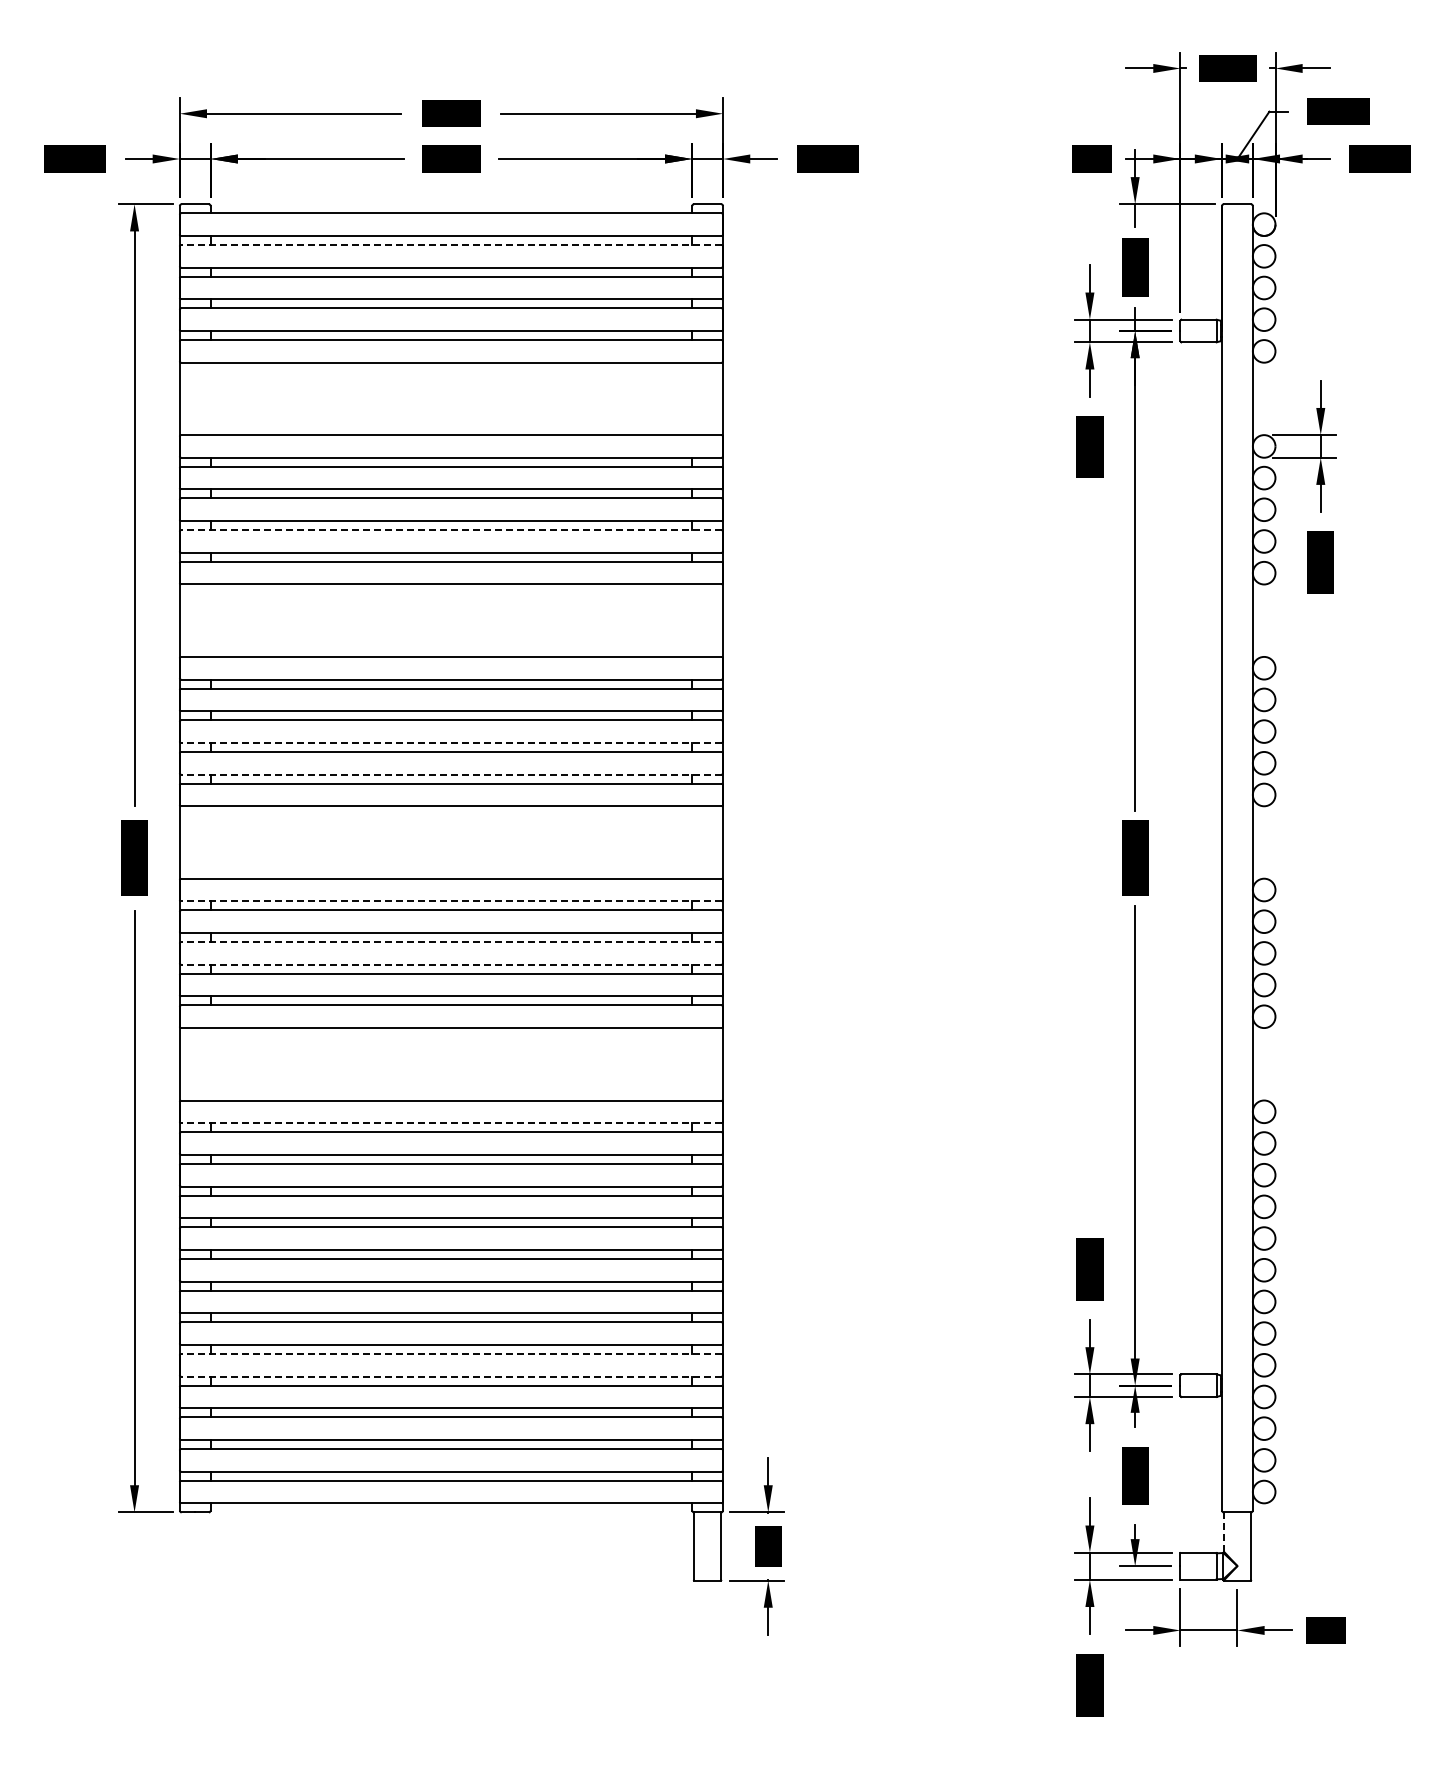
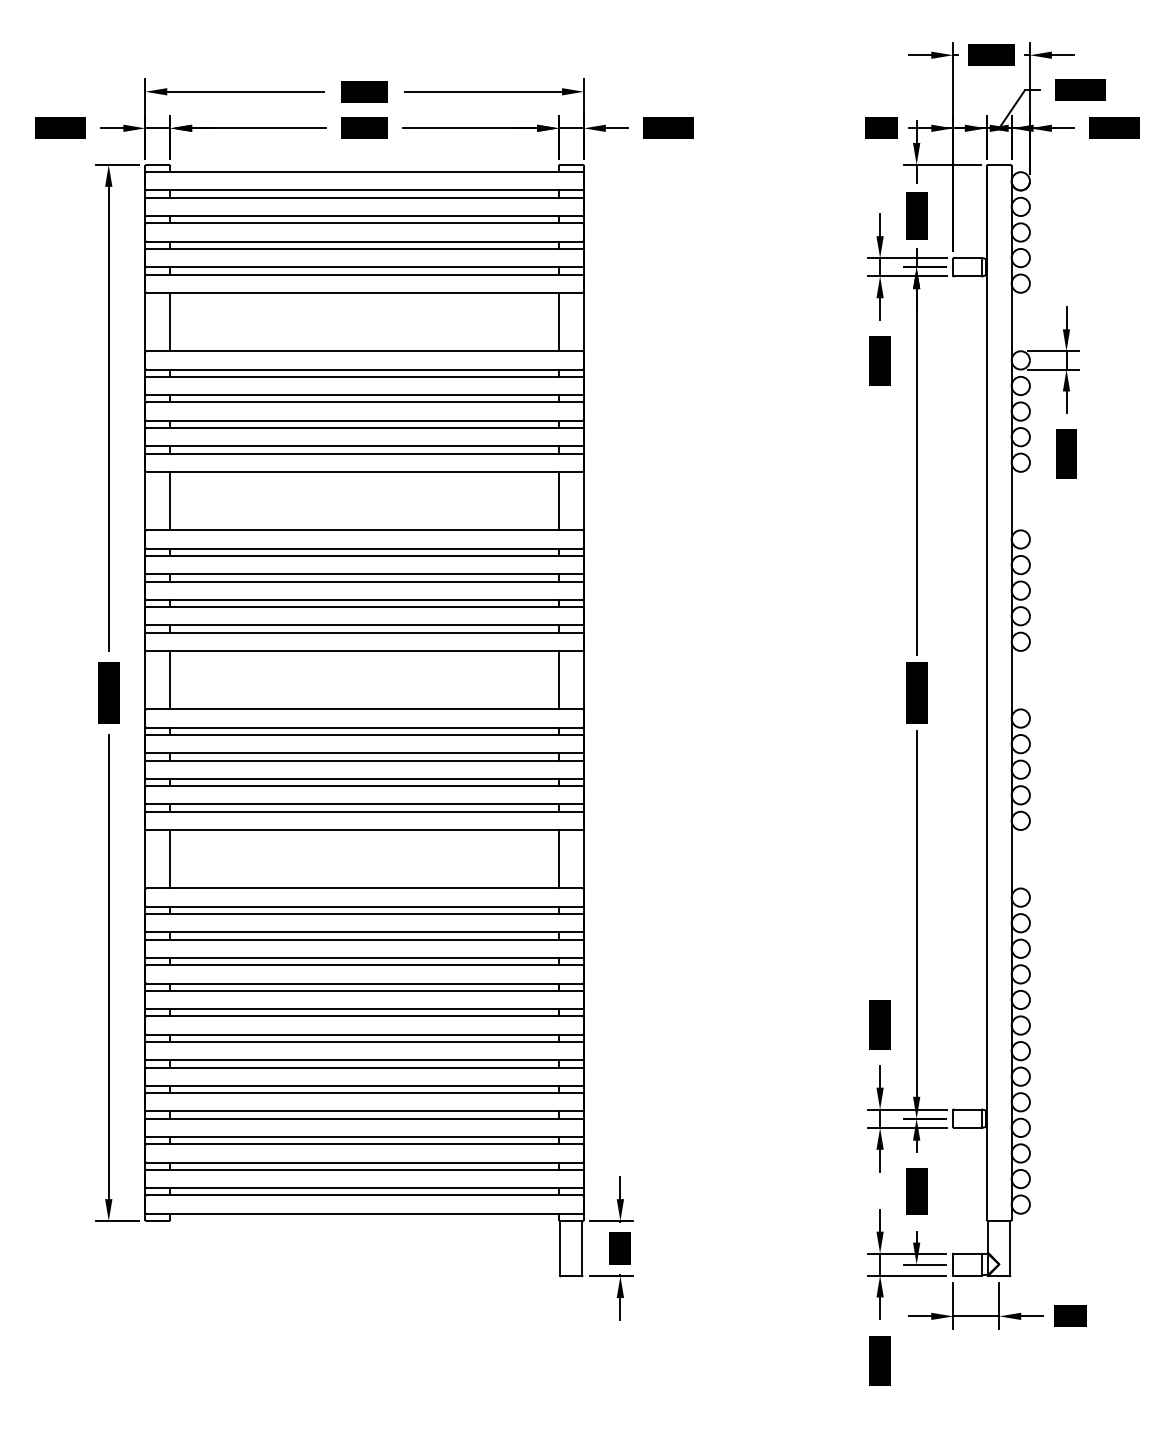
line: (450, 245) -> (363, 198), dashed -> solid
line: (210, 398) -> (170, 321), added
line: (692, 398) -> (559, 321), added
line: (450, 530) -> (363, 428), dashed -> solid
line: (210, 620) -> (170, 500), added
line: (692, 620) -> (559, 500), added
line: (450, 742) -> (363, 599), dashed -> solid
line: (450, 774) -> (363, 625), dashed -> solid
line: (210, 842) -> (170, 680), added
line: (692, 842) -> (559, 680), added
line: (450, 901) -> (363, 727), dashed -> solid
line: (450, 942) -> (363, 760), dashed -> solid
line: (450, 964) -> (363, 778), dashed -> solid
line: (210, 1064) -> (170, 859), added
line: (692, 1064) -> (559, 859), added
line: (450, 1123) -> (363, 907), dashed -> solid
line: (450, 1353) -> (363, 1092), dashed -> solid
line: (450, 1376) -> (363, 1111), dashed -> solid
line: (1223, 1532) -> (987, 1237), dashed -> solid

